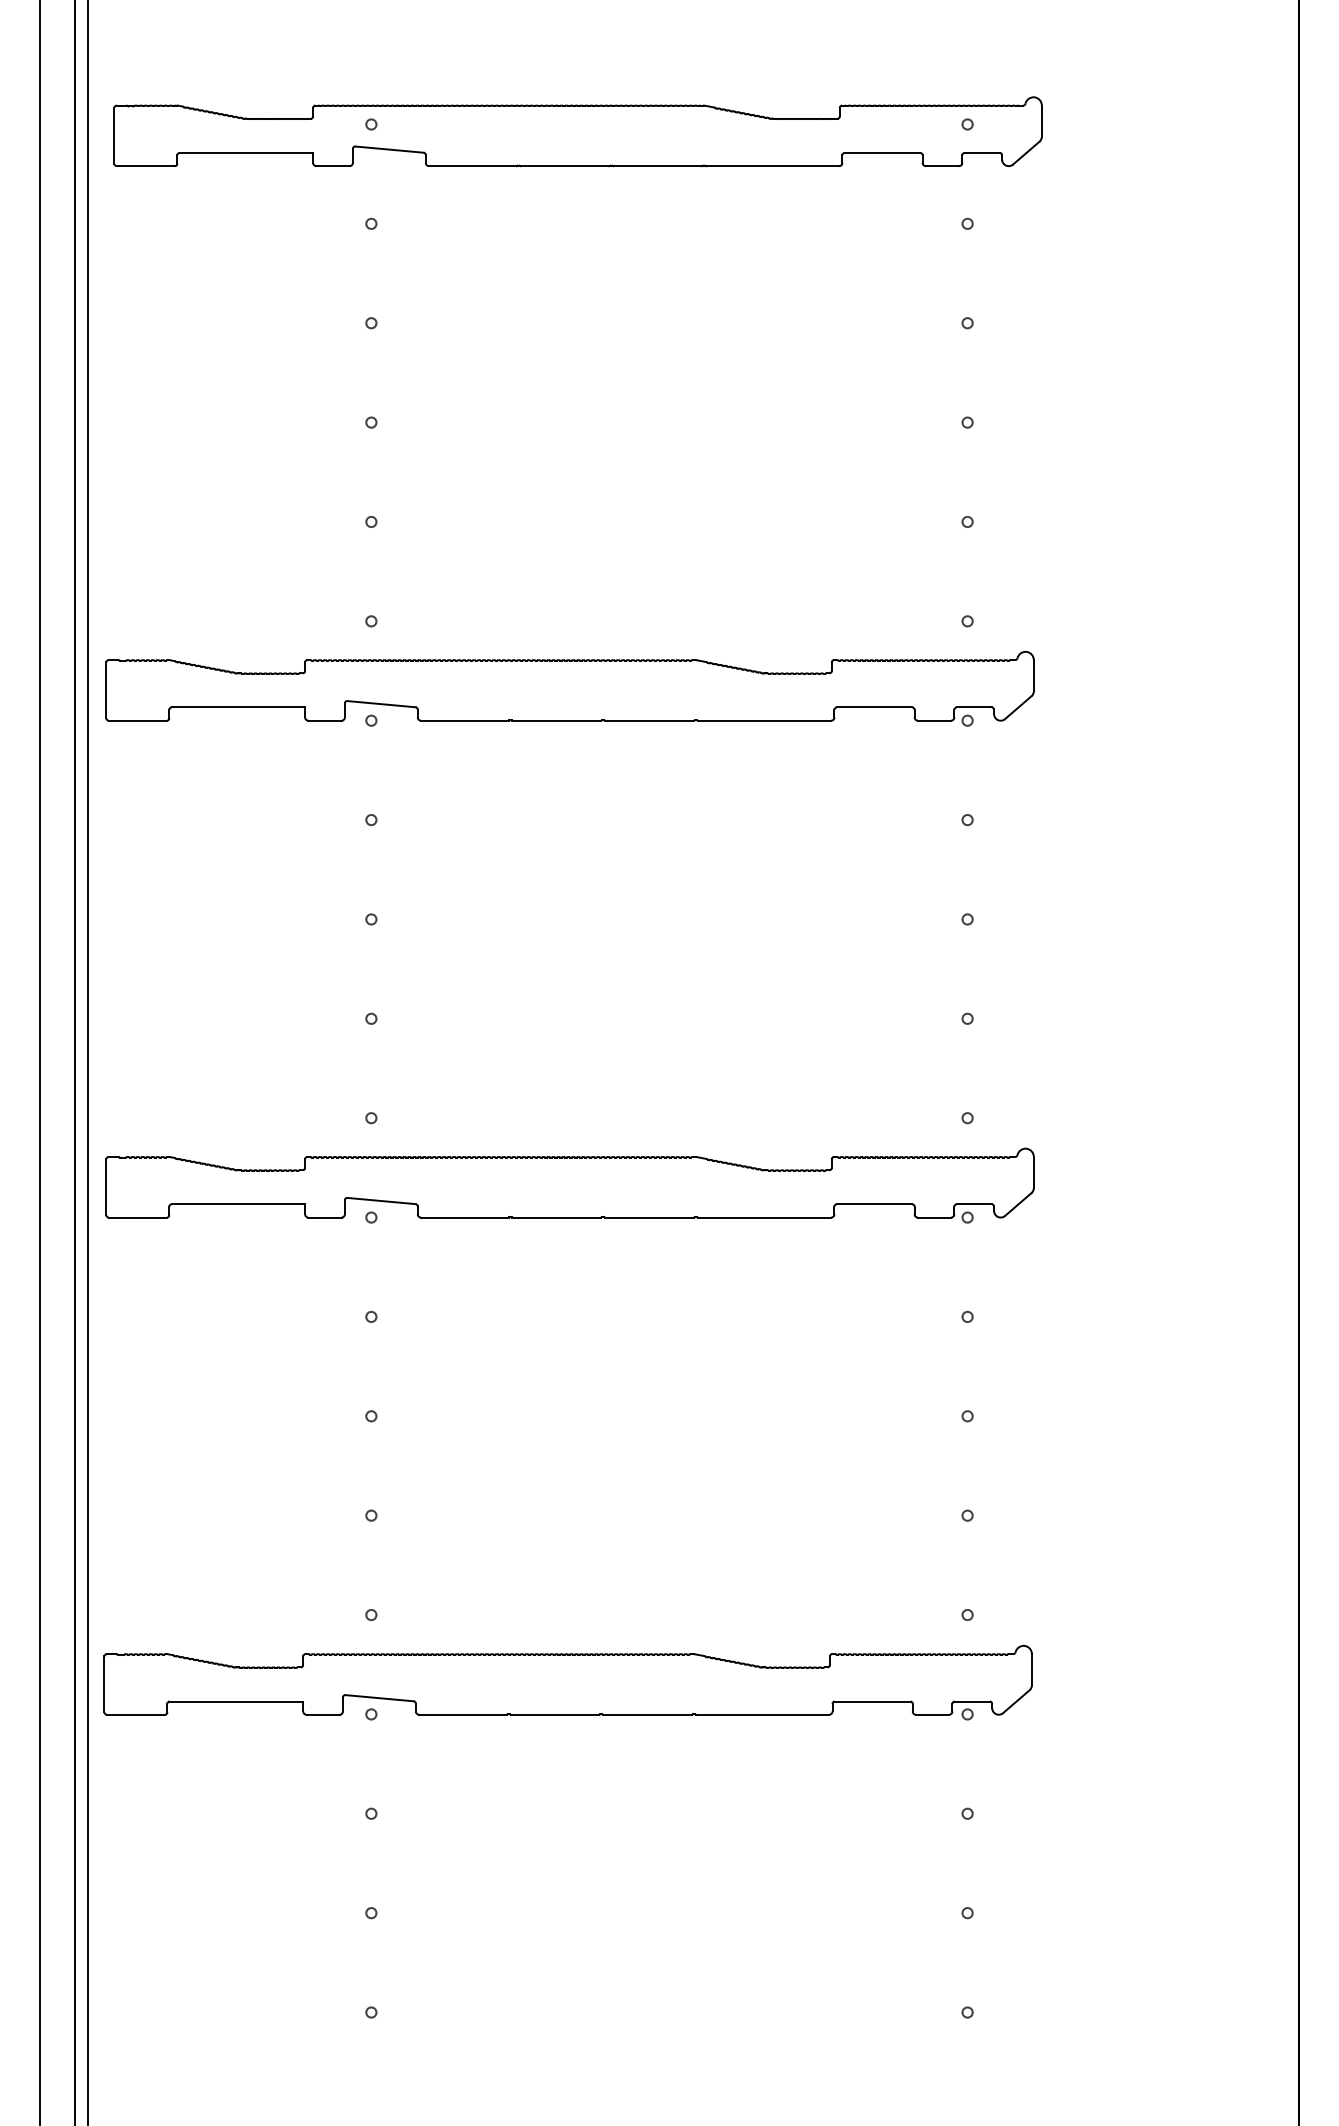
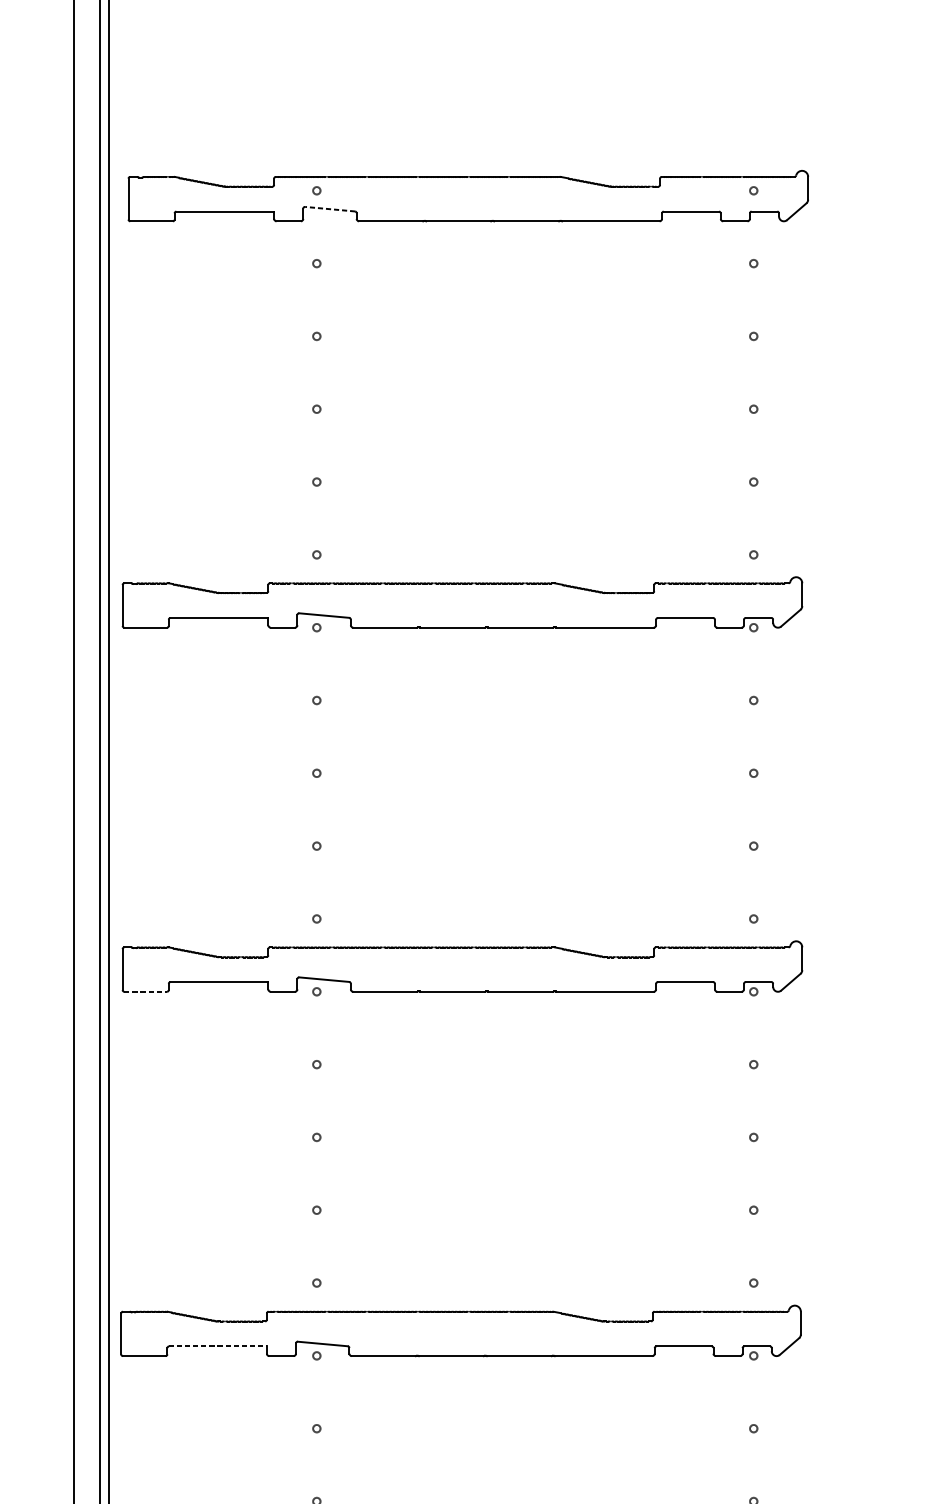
line: (389, 149) -> (330, 209), solid -> dashed
line: (138, 1217) -> (146, 991), solid -> dashed
line: (236, 1701) -> (217, 1346), solid -> dashed

